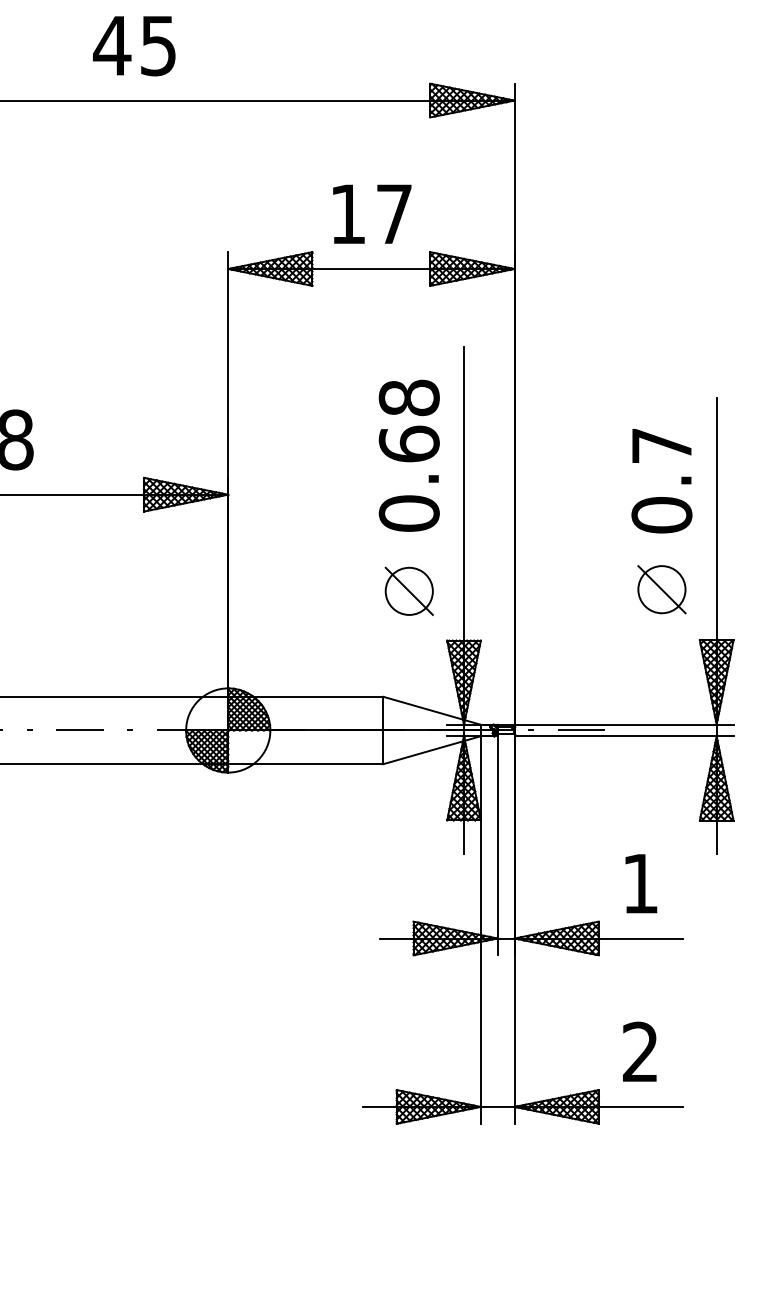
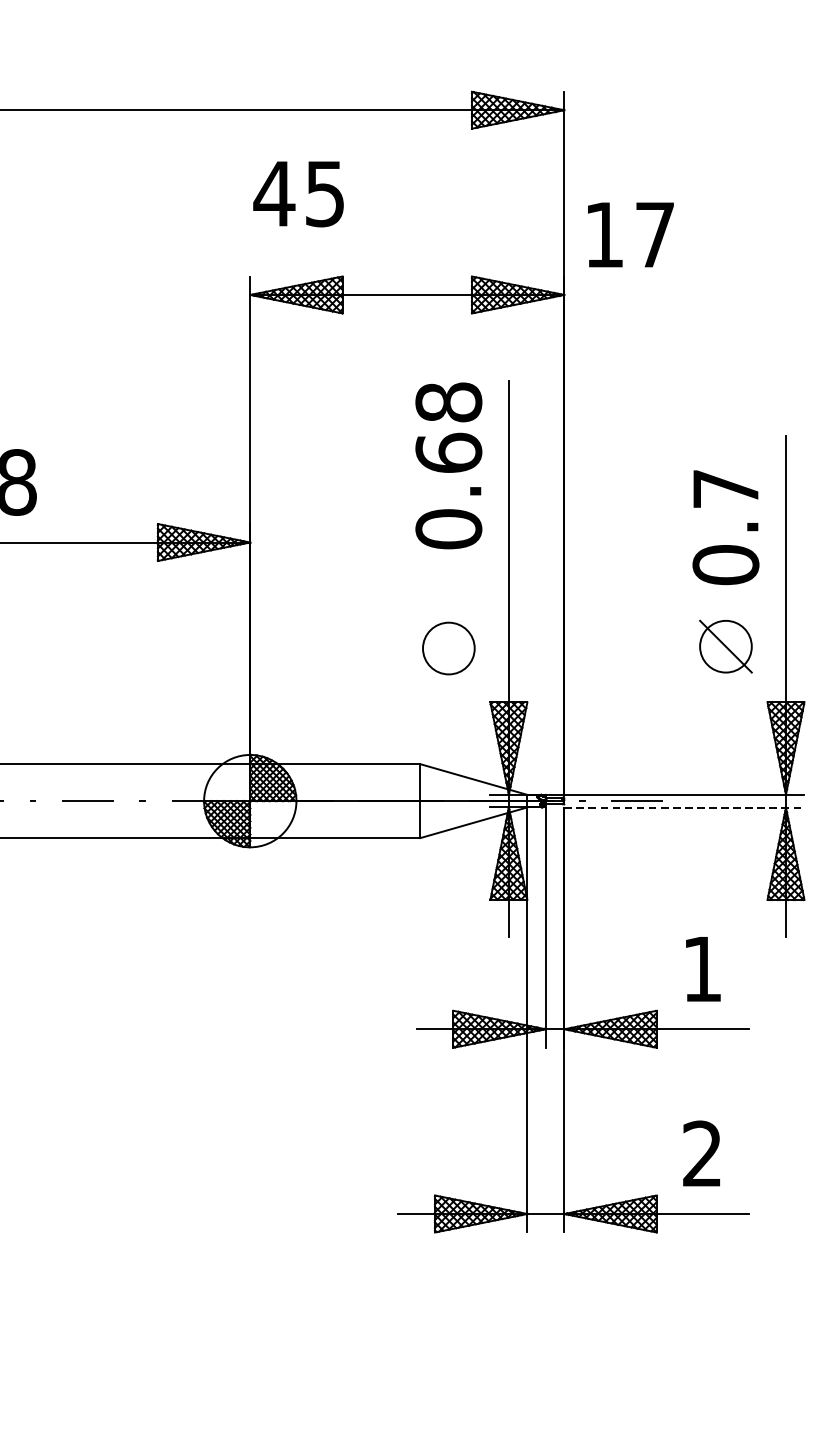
text: (134, 46) -> (298, 194), moved
text: (372, 213) -> (631, 234), moved
text: (408, 455) -> (447, 465), moved
line: (408, 590) -> (447, 647), removed
line: (624, 736) -> (684, 807), solid -> dashed

